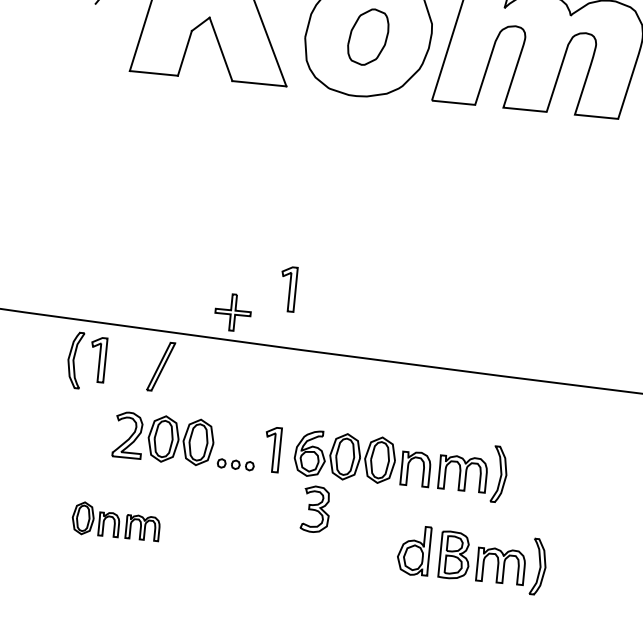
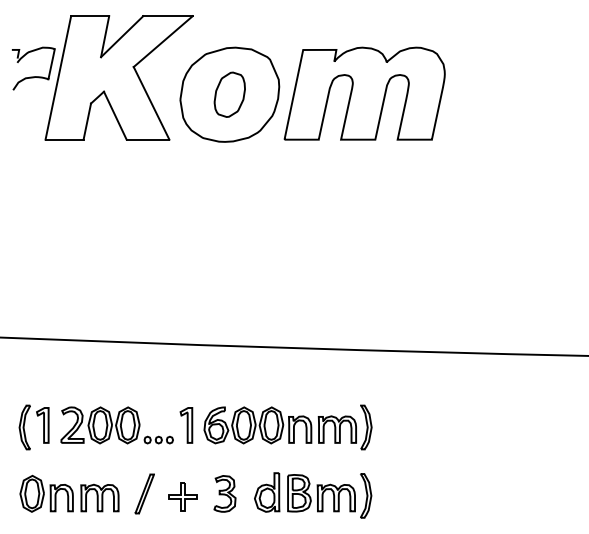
part: (288, 289) -> (186, 298), removed
part: (232, 311) -> (182, 496), moved
part: (76, 355) -> (25, 423), moved
part: (160, 366) -> (144, 493), moved
part: (315, 508) -> (224, 493), moved
part: (116, 521) -> (69, 493), size x1.43
part: (472, 559) -> (313, 495), moved

